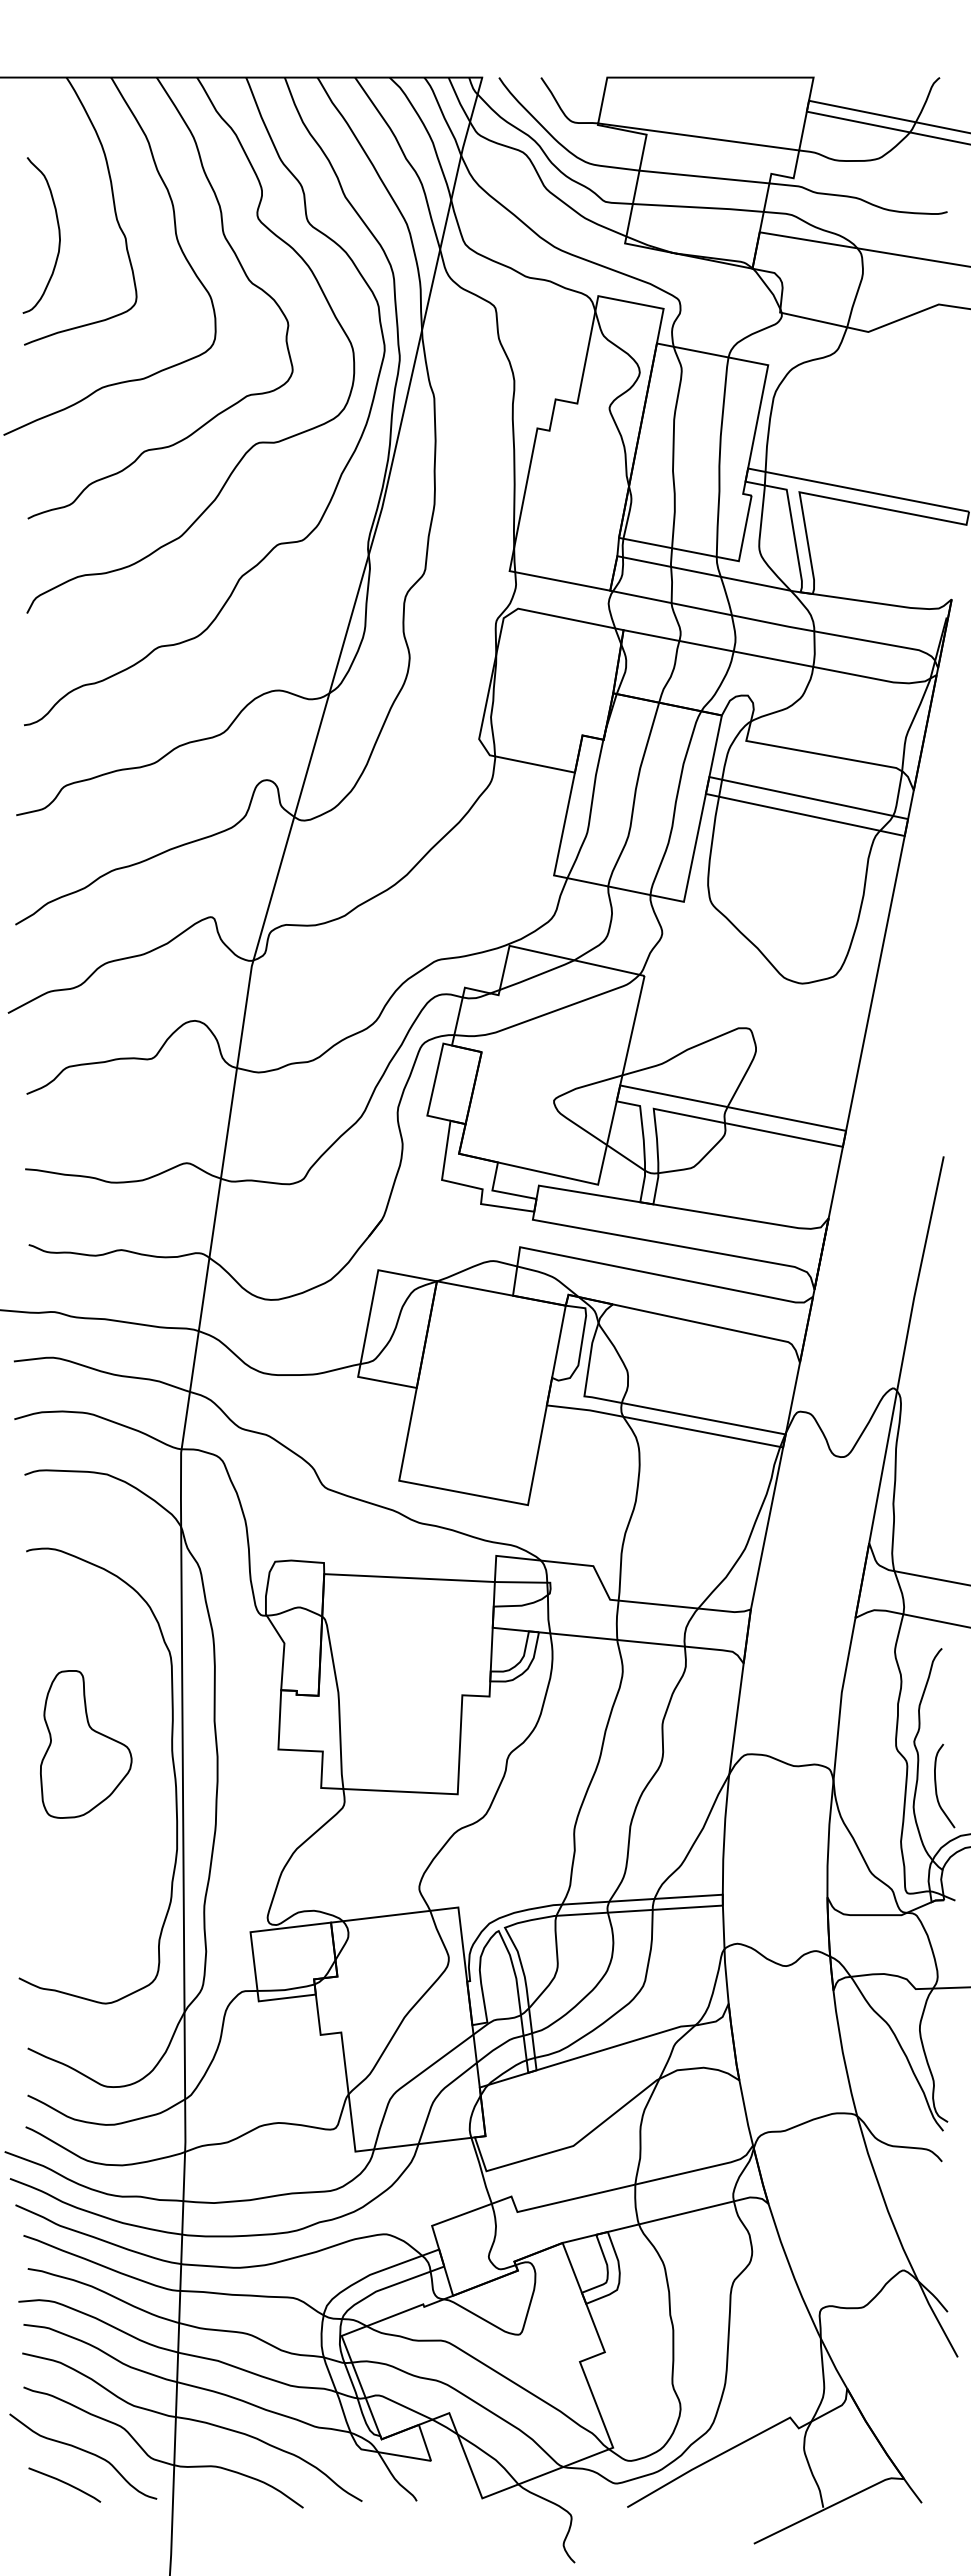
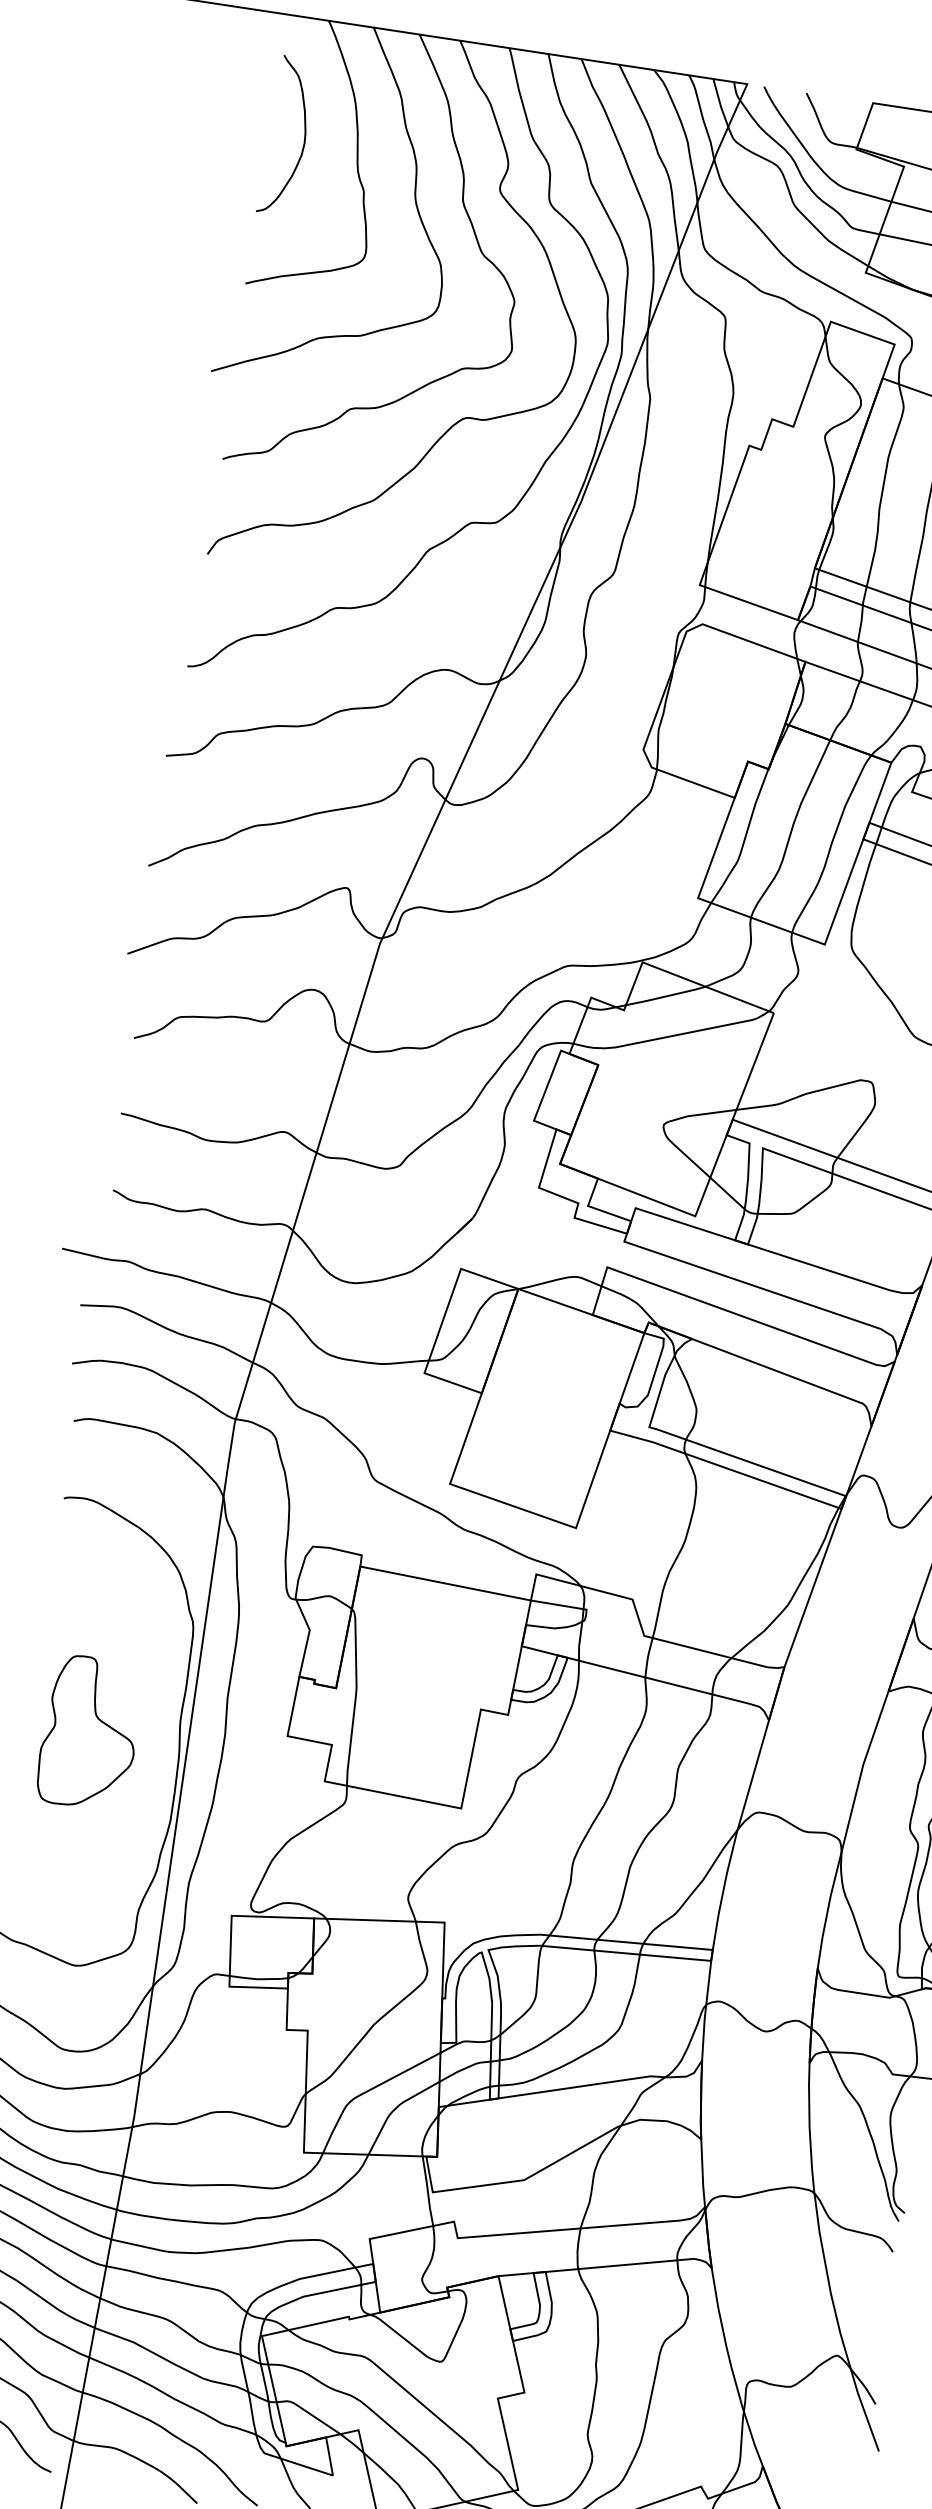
curve: (58, 235) -> (303, 138), moved
part: (86, 1744) -> (90, 1733), moved

